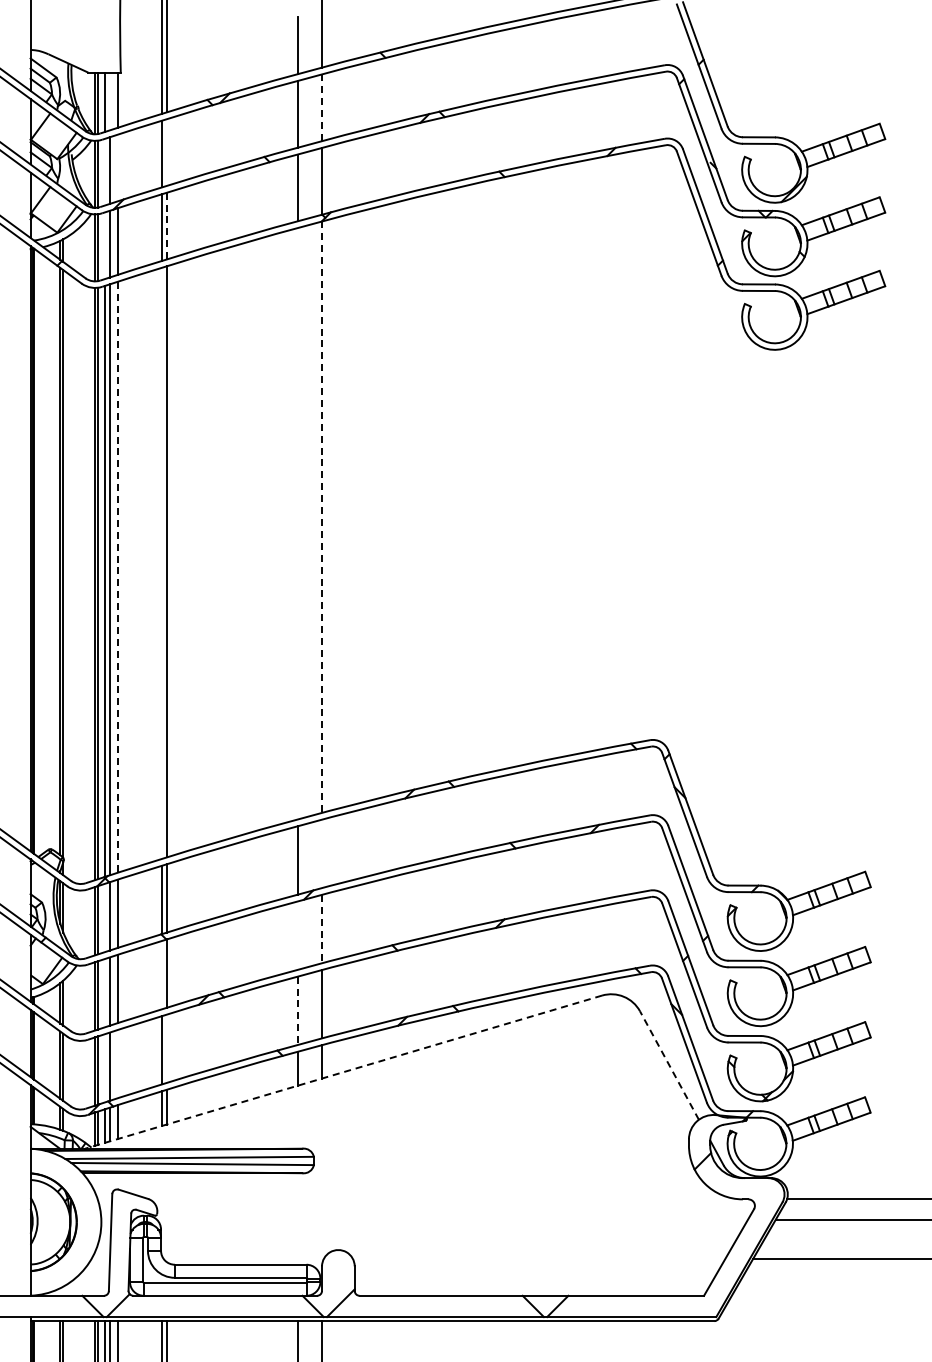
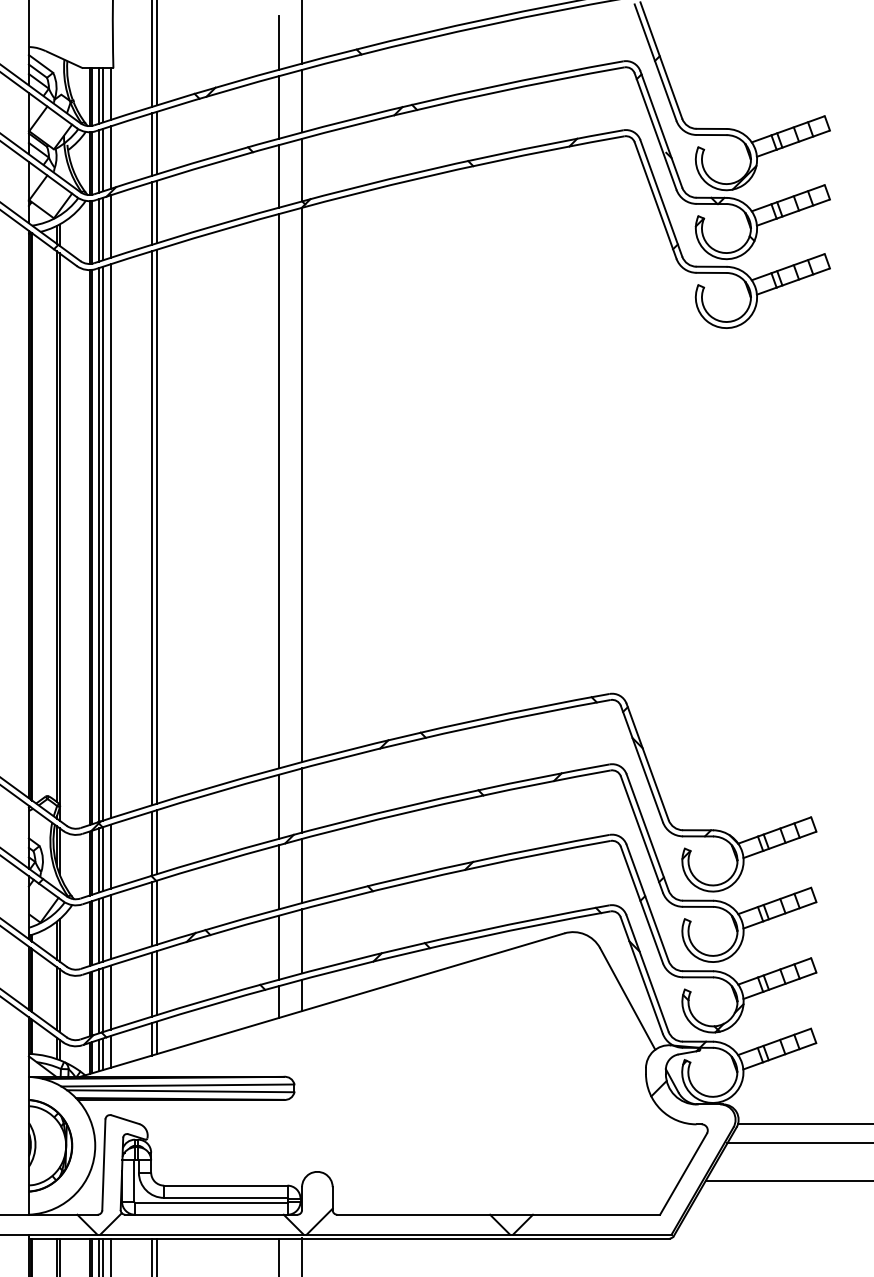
line: (109, 101) -> (102, 95), added
line: (322, 108) -> (302, 101), dashed -> solid
line: (166, 152) -> (156, 143), added
line: (117, 167) -> (110, 157), added
line: (105, 171) -> (99, 160), added
line: (166, 226) -> (156, 212), dashed -> solid
line: (105, 245) -> (99, 230), added
line: (322, 517) -> (302, 485), dashed -> solid
line: (297, 523) -> (279, 490), added
line: (161, 562) -> (151, 527), added
line: (117, 577) -> (110, 541), dashed -> solid
line: (322, 853) -> (302, 800), added
line: (105, 917) -> (99, 860), added
line: (322, 929) -> (302, 871), dashed -> solid
line: (297, 935) -> (279, 877), added
line: (161, 974) -> (151, 913), added
line: (105, 992) -> (99, 930), added
line: (297, 1011) -> (279, 948), dashed -> solid
line: (166, 1048) -> (156, 982), added
line: (117, 1064) -> (110, 997), added
line: (669, 1065) -> (627, 998), dashed -> solid
line: (105, 1068) -> (99, 1001), added
line: (343, 1072) -> (322, 1005), dashed -> solid

